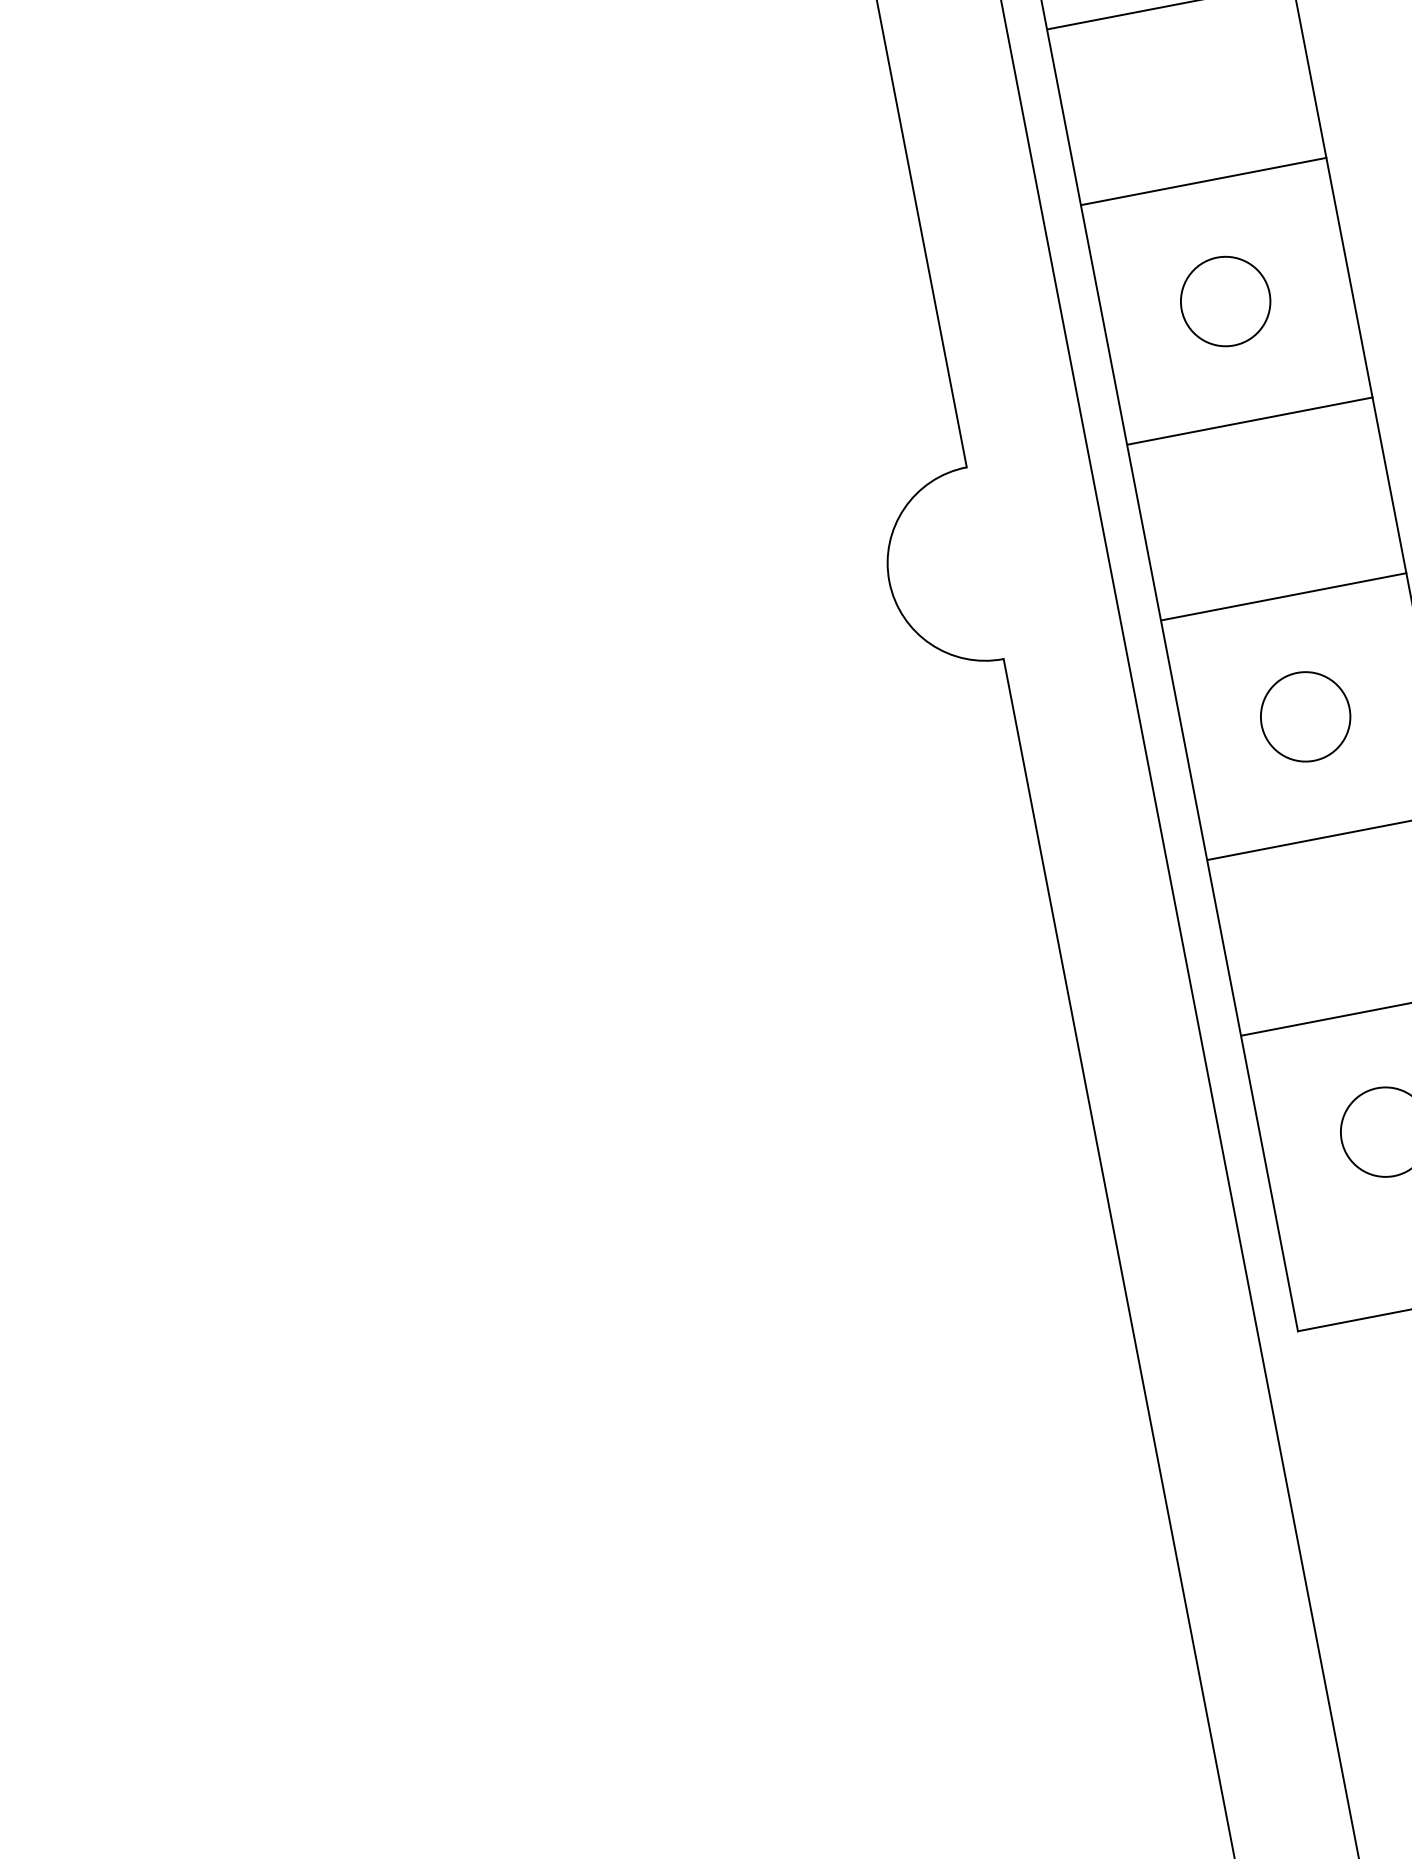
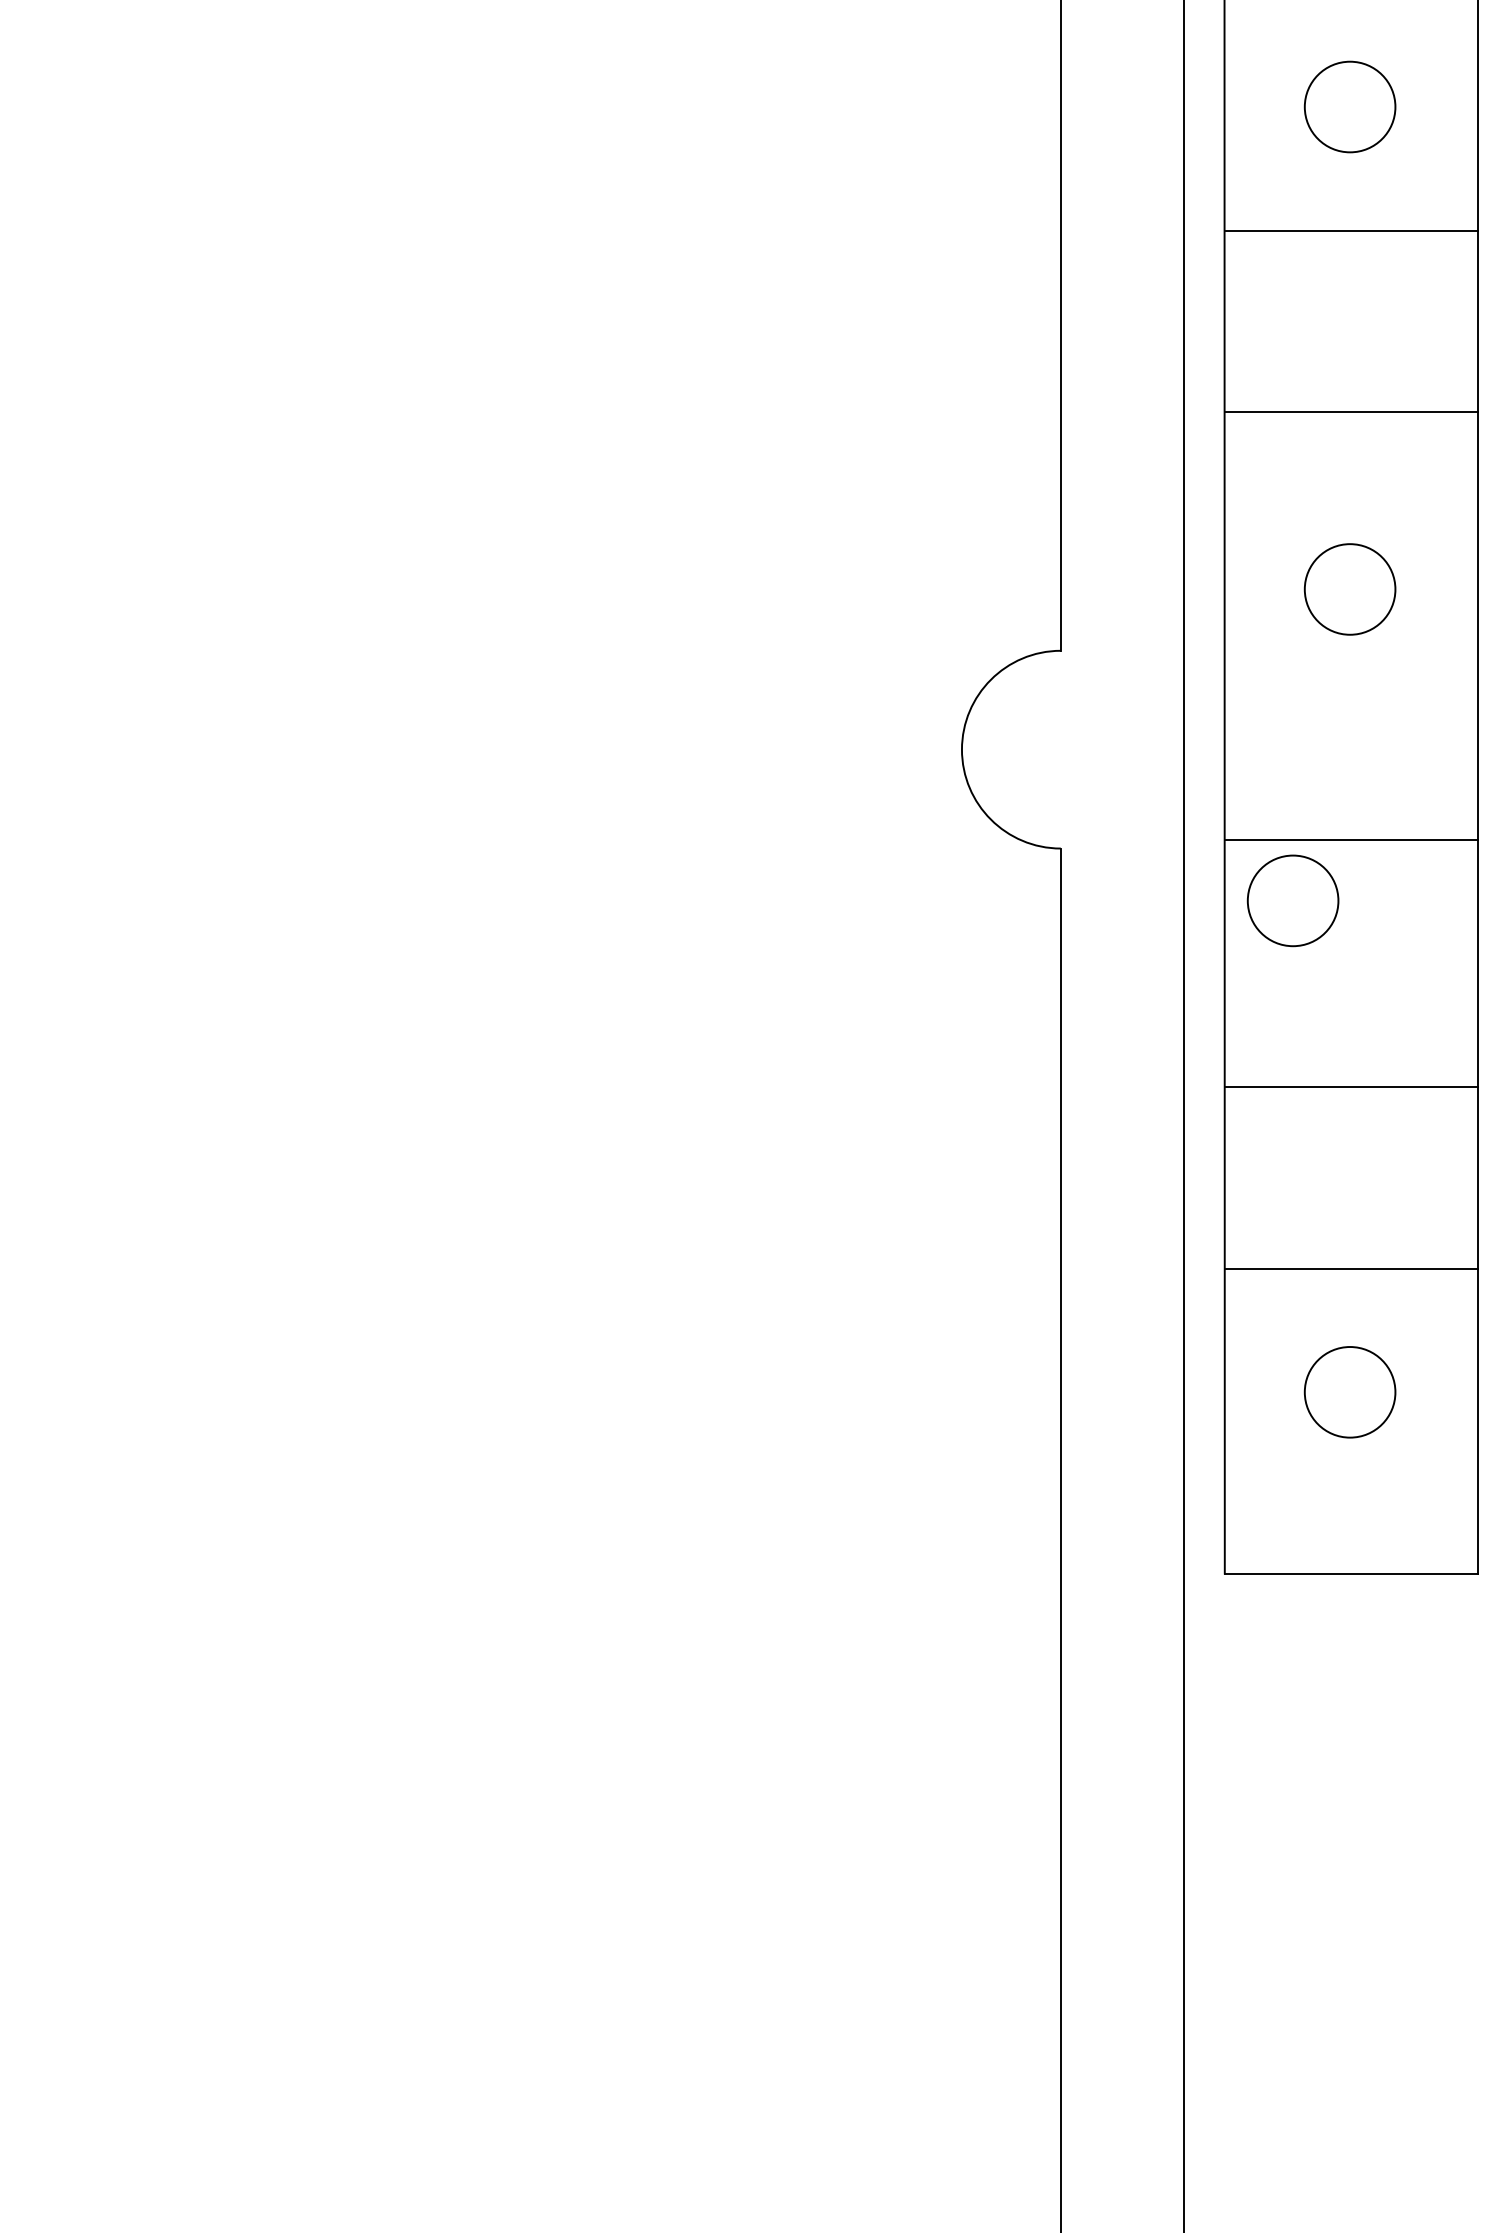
circle: (1225, 301) -> (1349, 589), moved
line: (1250, 421) -> (1351, 659), removed
circle: (1304, 716) -> (1292, 900), moved

